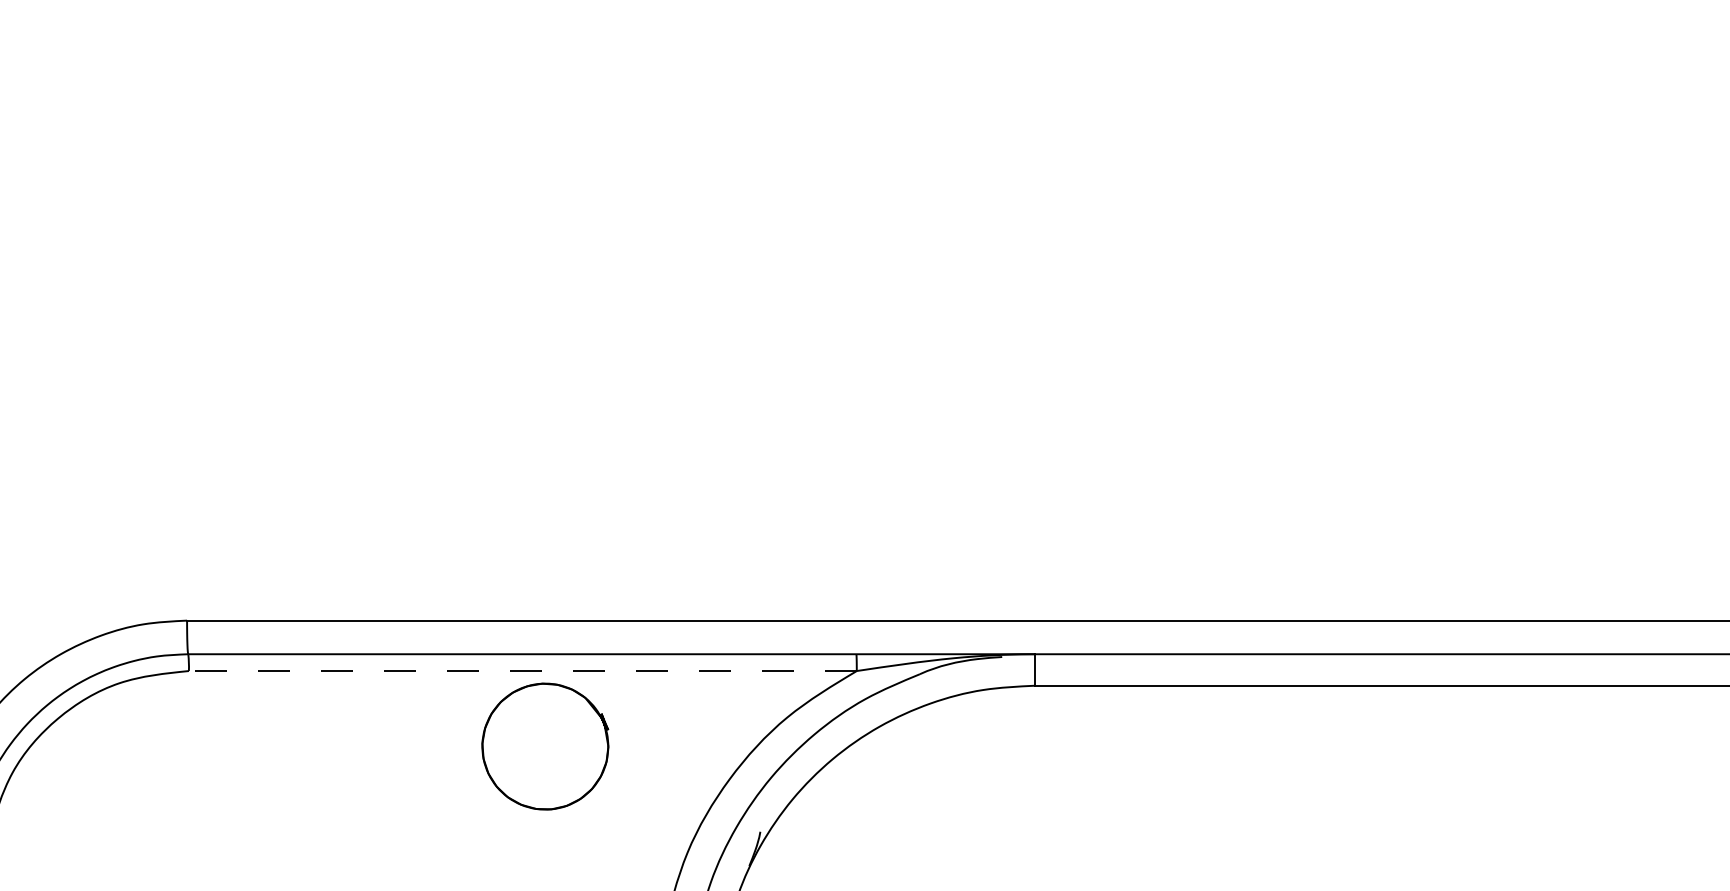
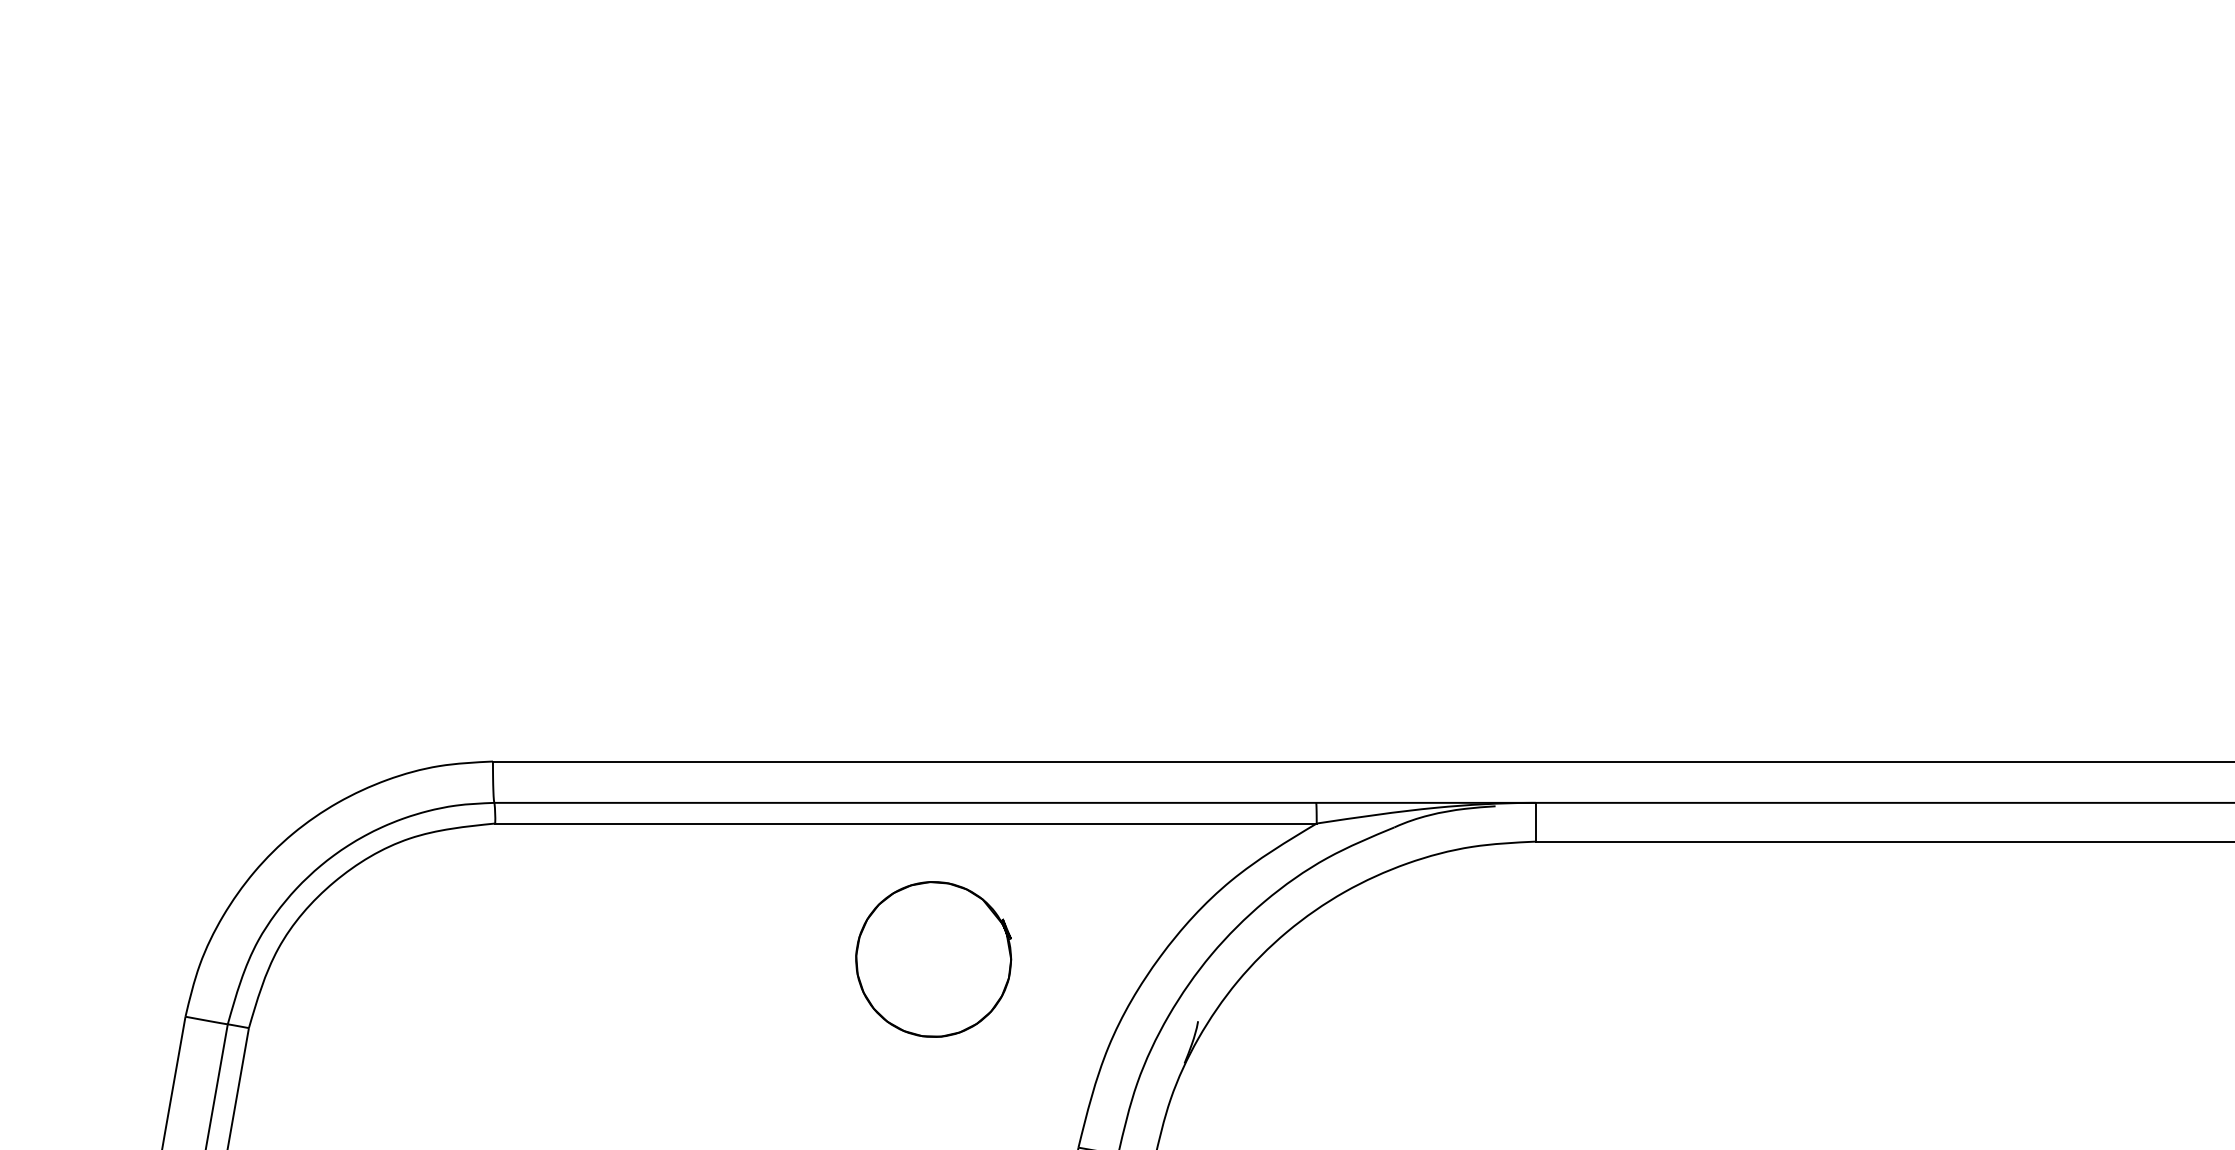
line: (522, 671) -> (905, 823), dashed -> solid
part: (545, 746) -> (933, 959), moved

